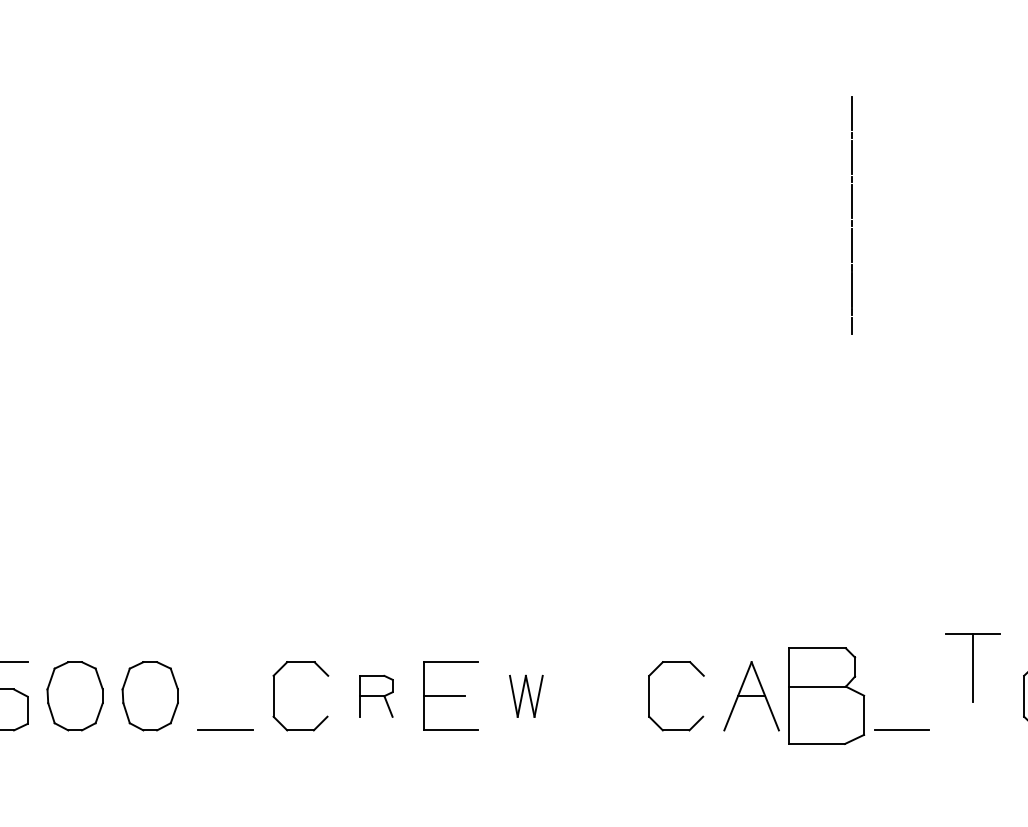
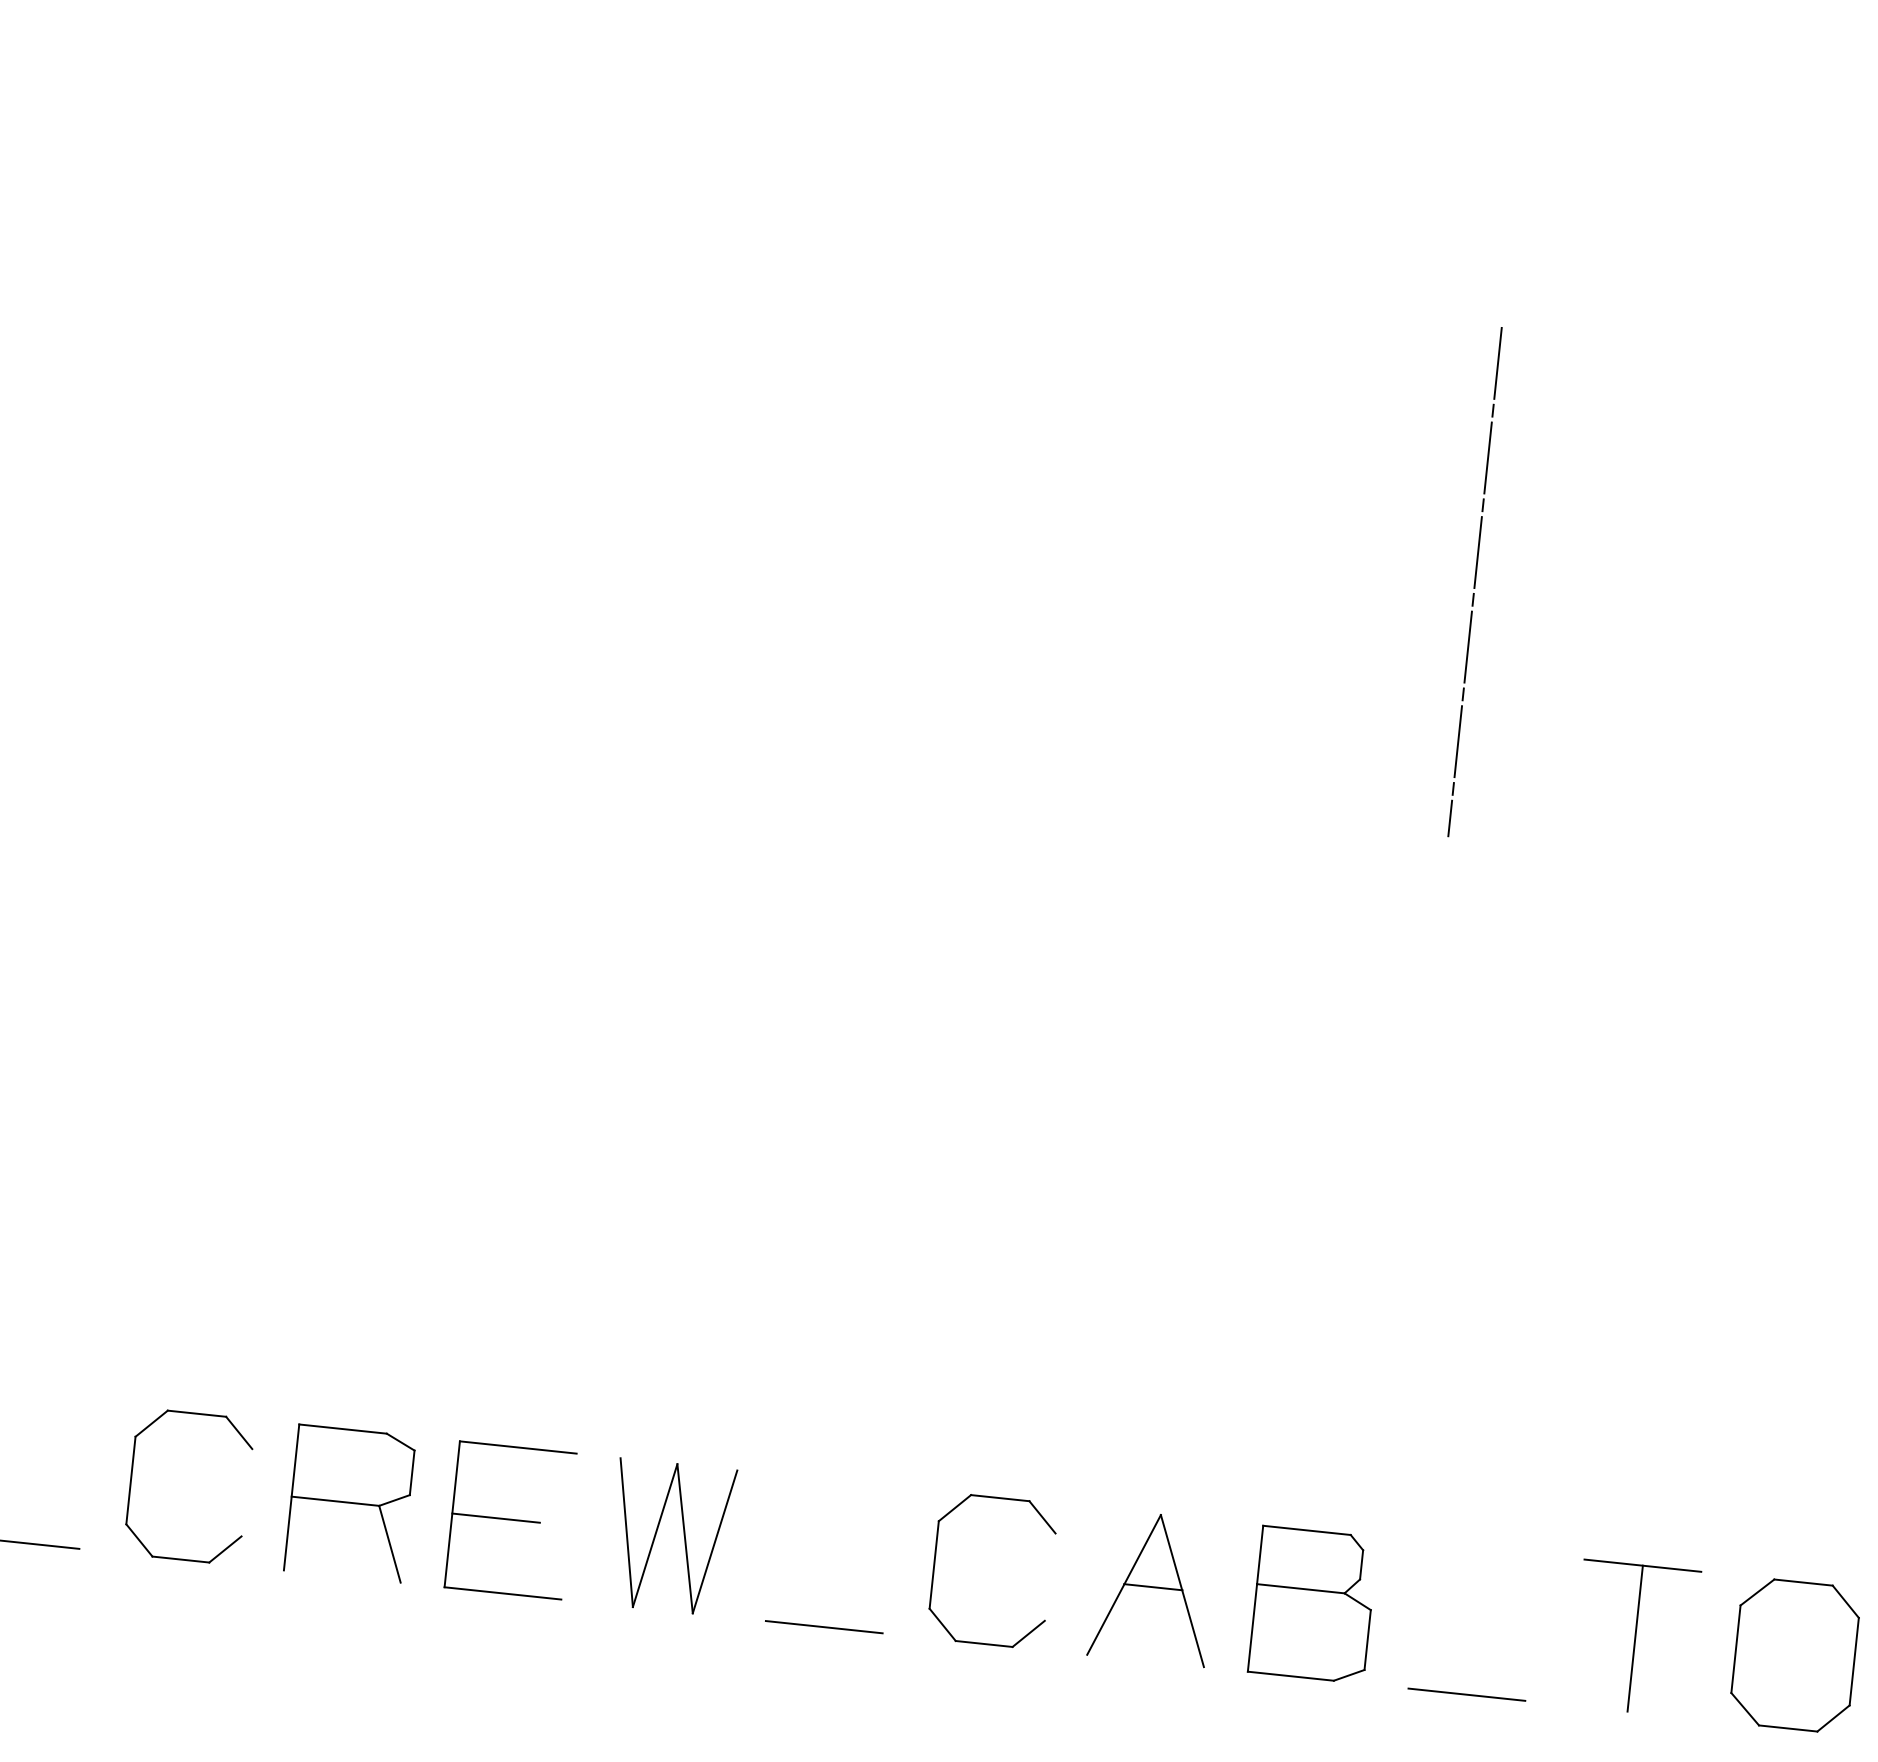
part: (972, 667) -> (1634, 1636), moved
part: (376, 696) -> (350, 1504), size x1.67
part: (526, 696) -> (671, 1537), size x1.67
part: (826, 696) -> (1313, 1605), size x0.71
line: (601, 730) -> (824, 1627), added

